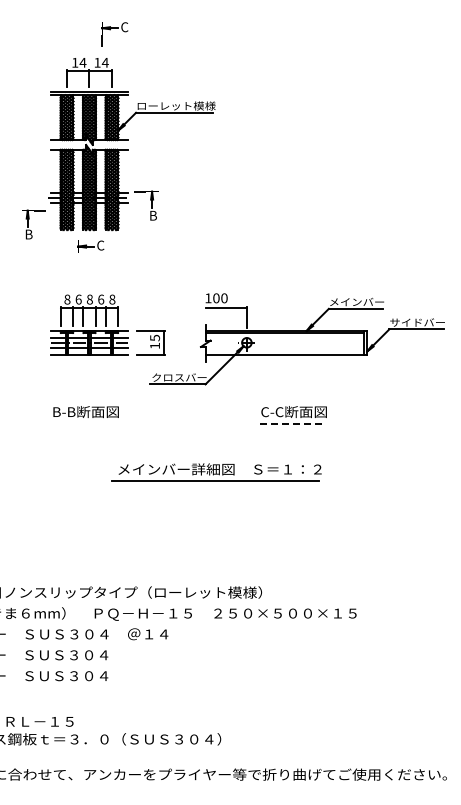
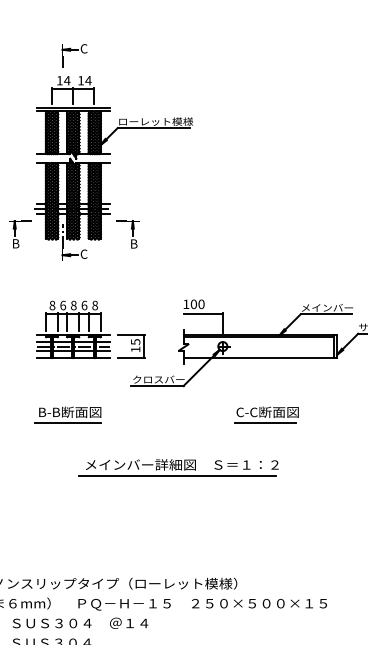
part: (114, 34) -> (74, 55), moved
part: (146, 205) -> (127, 234), moved
line: (78, 226) -> (62, 236), added
line: (83, 423) -> (67, 423), added
line: (291, 423) -> (265, 423), dashed -> solid
part: (216, 472) -> (178, 467), moved

